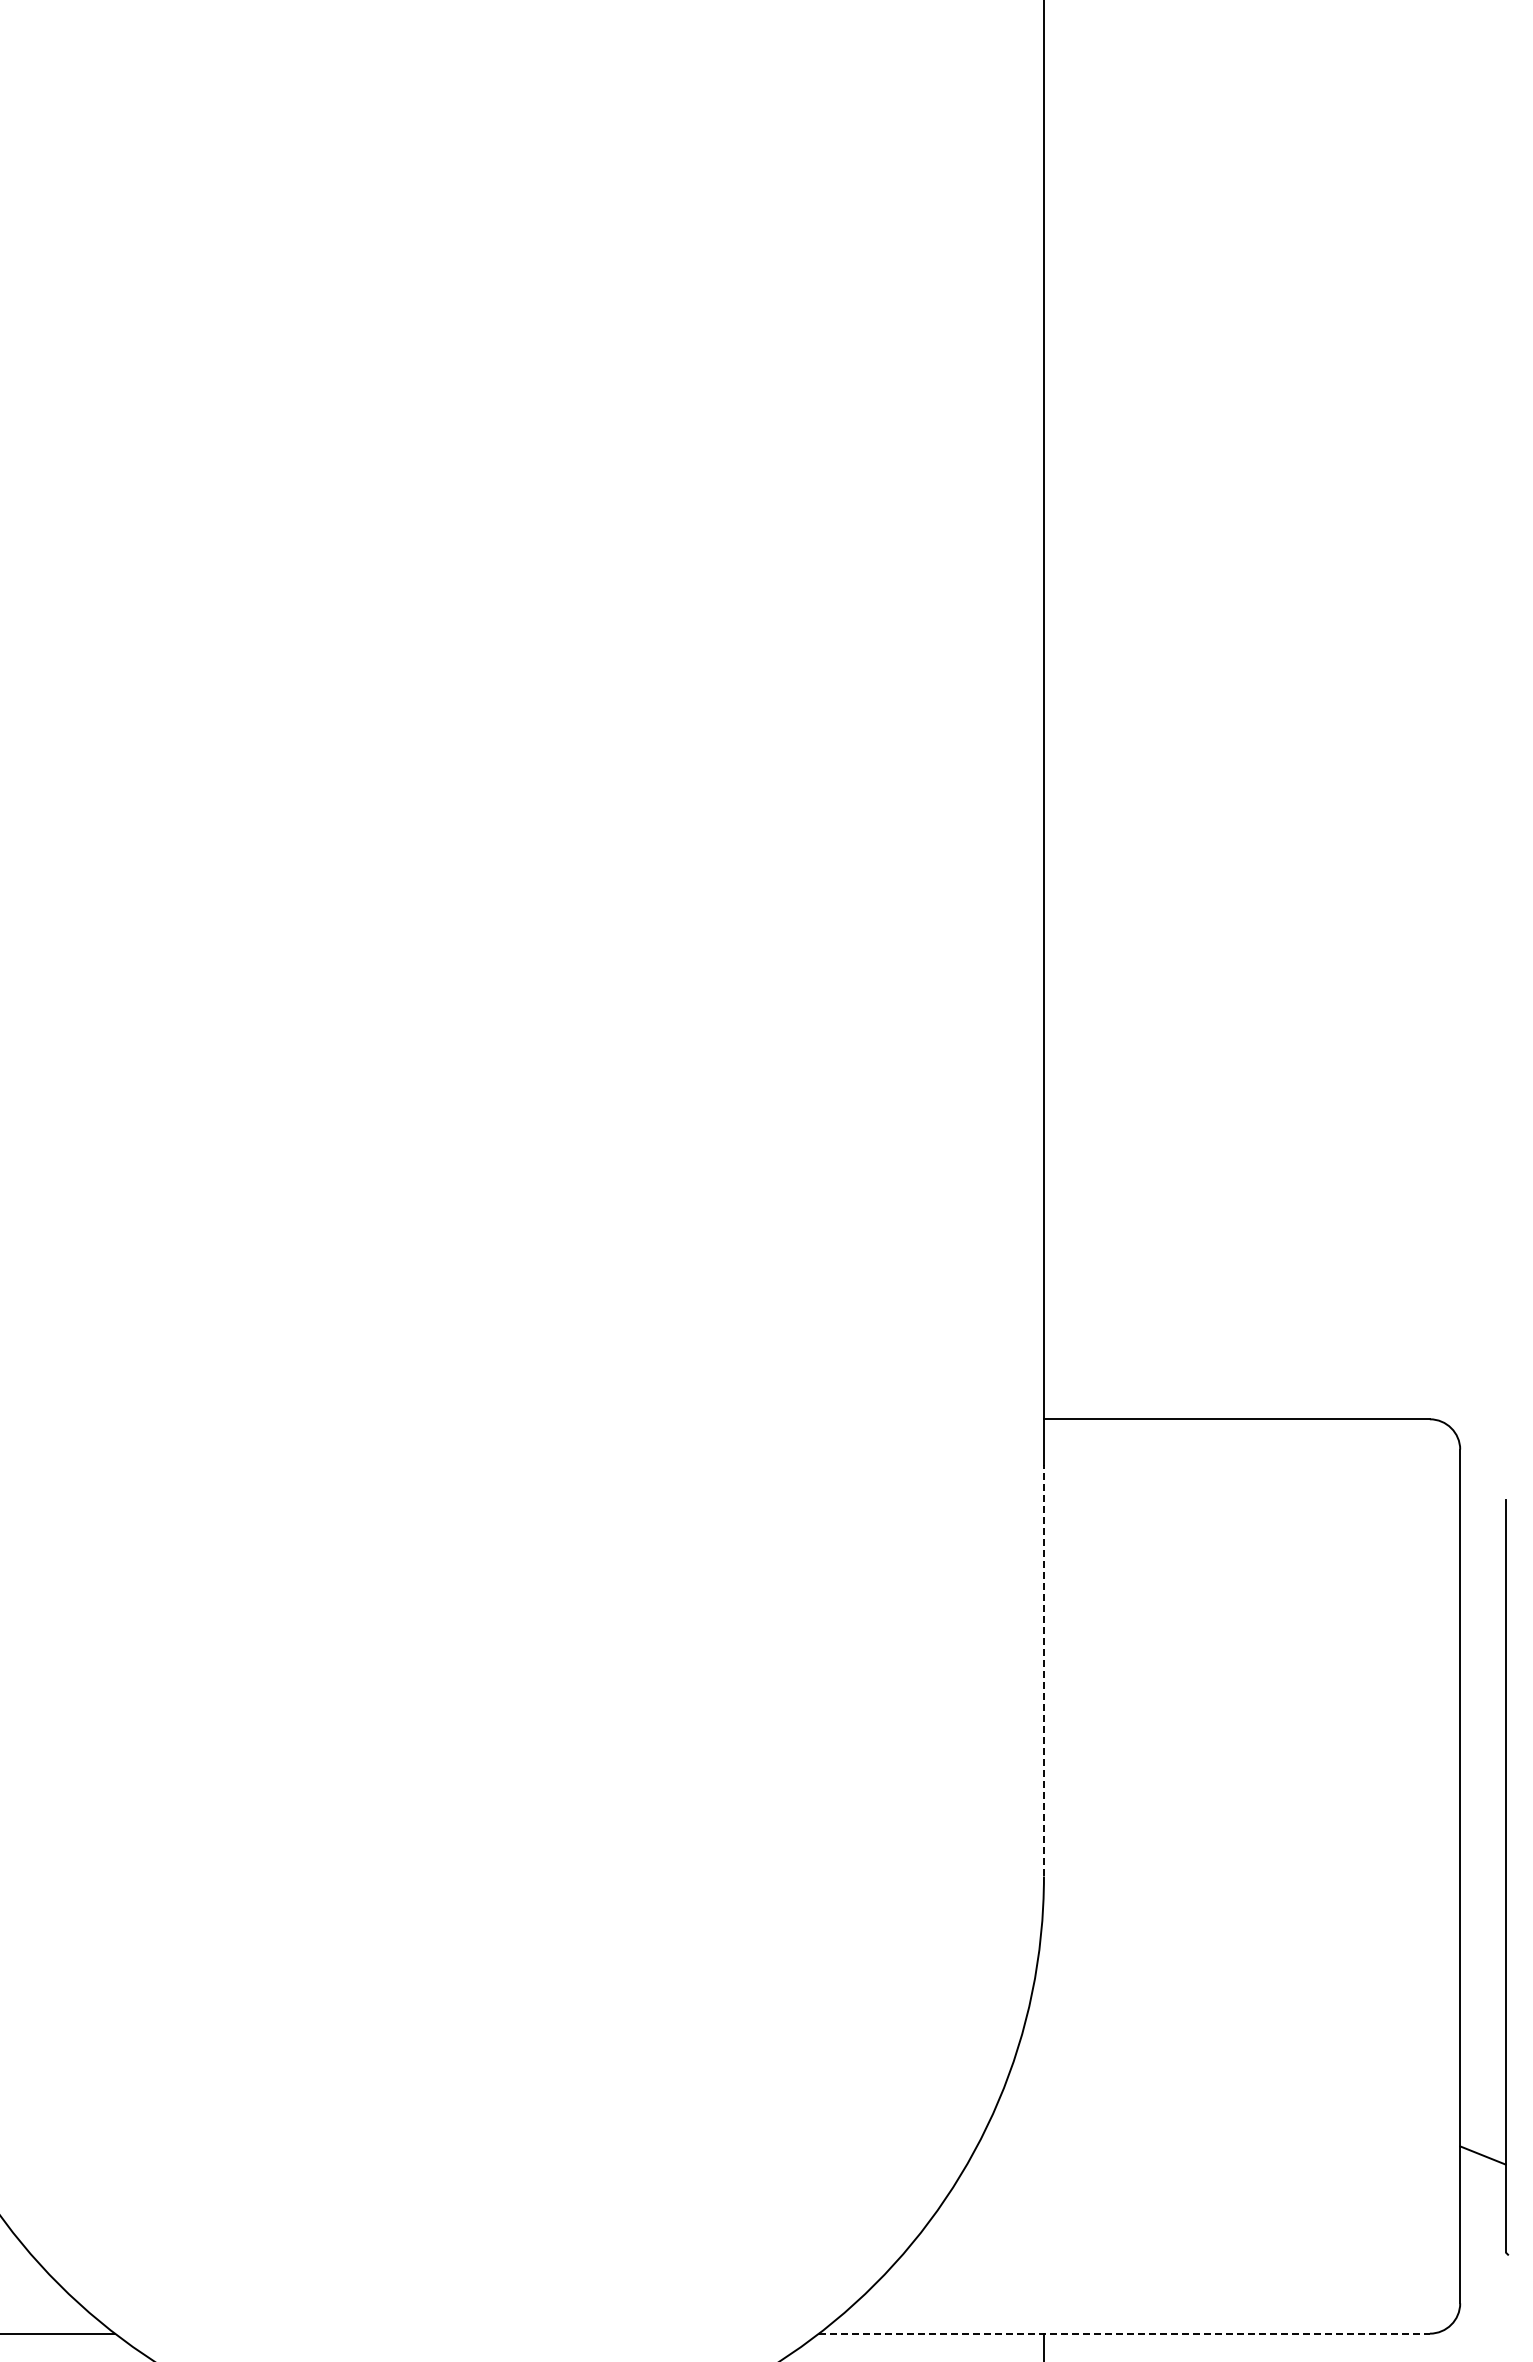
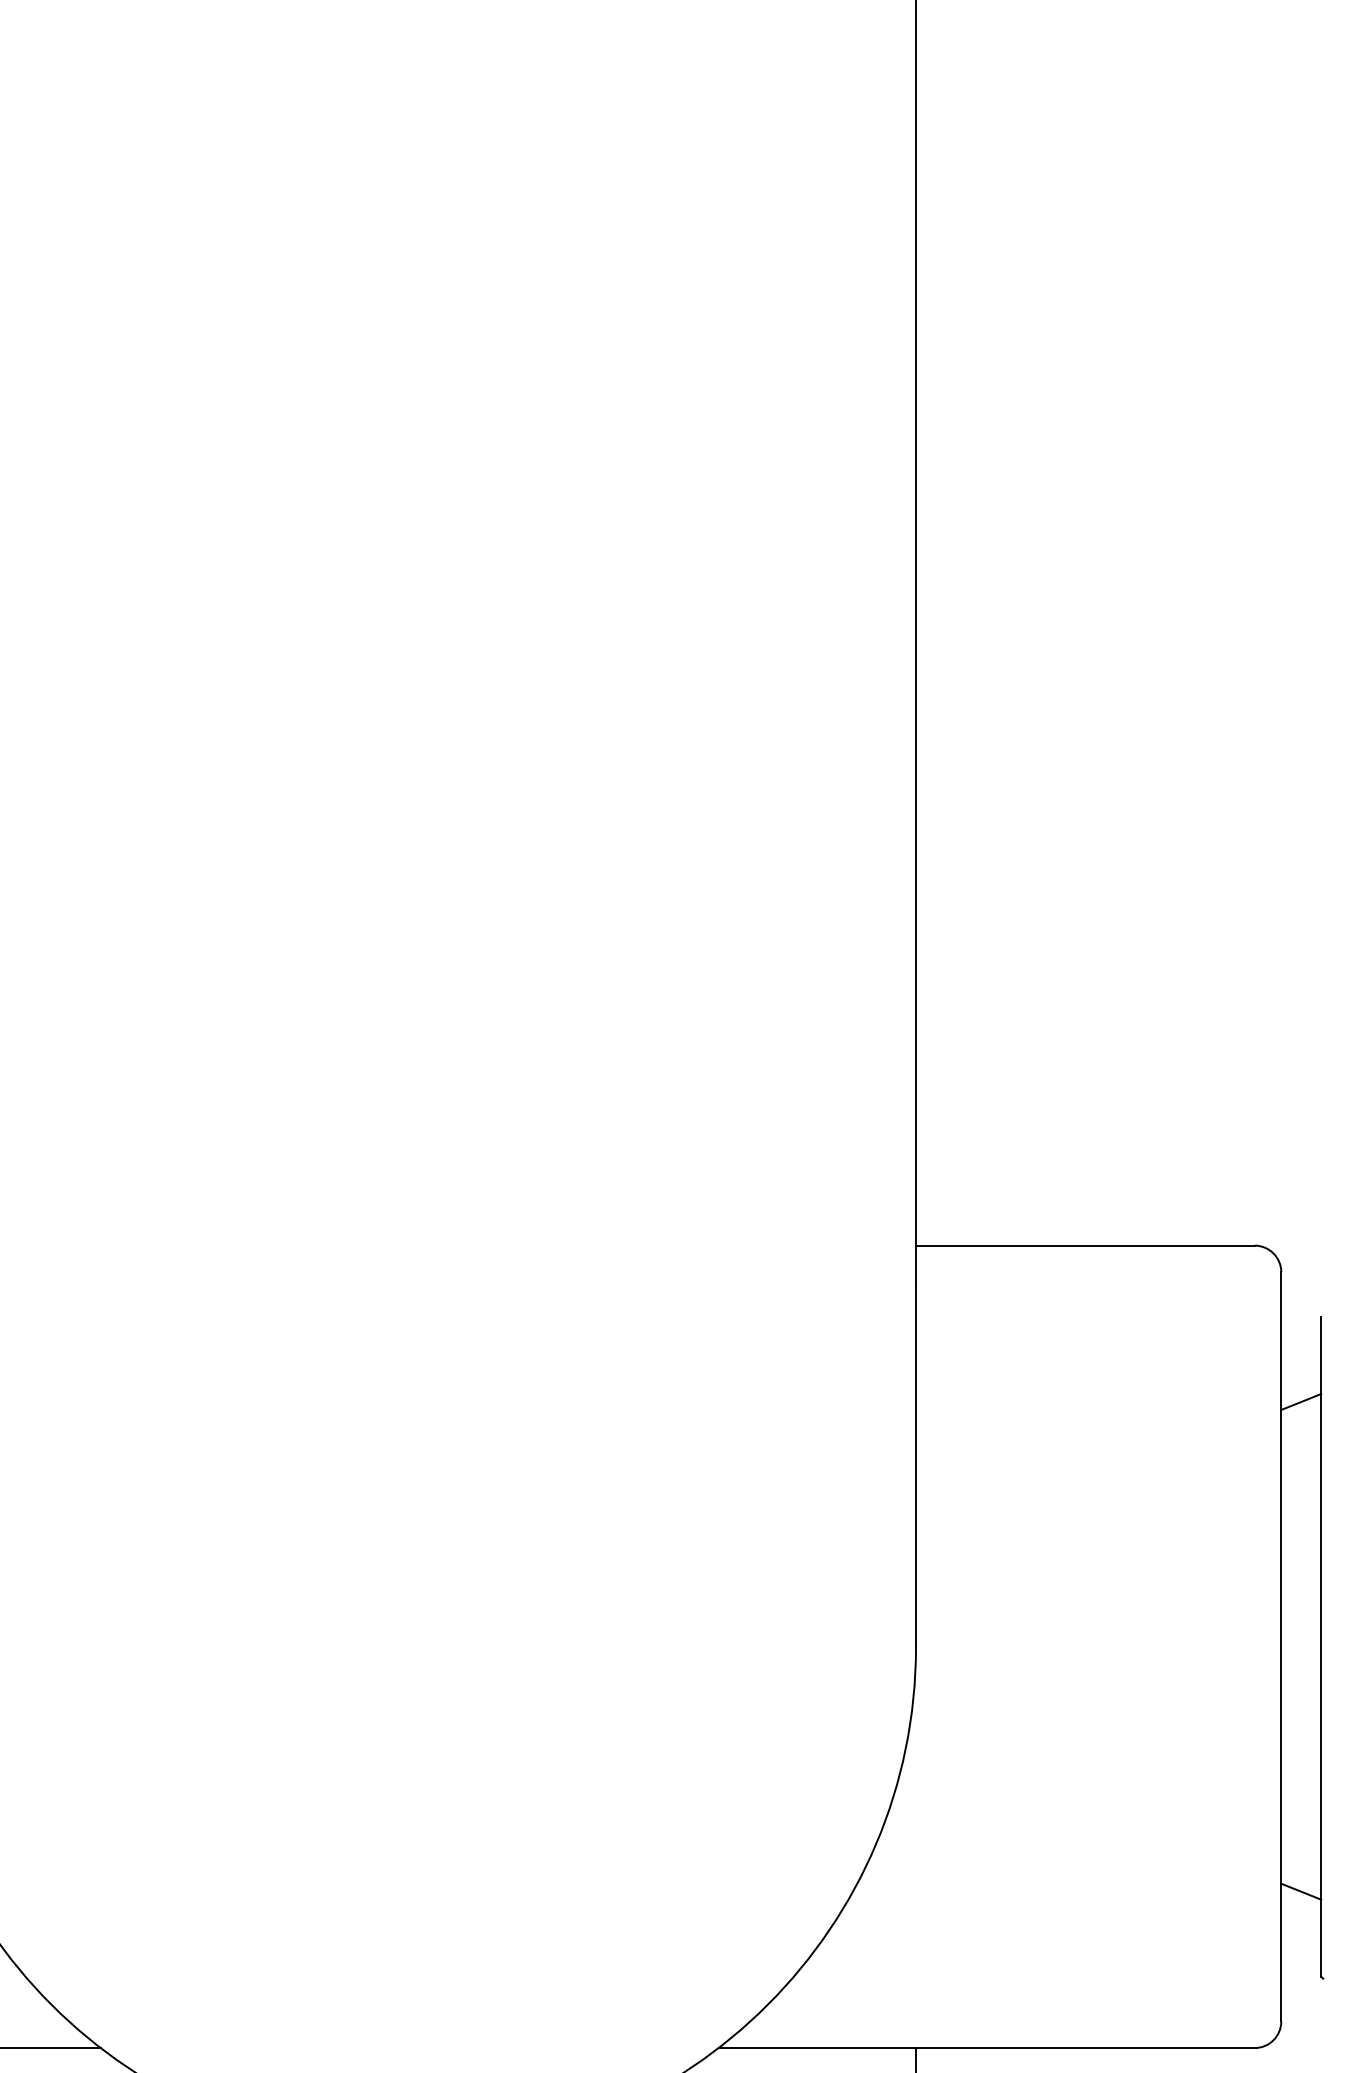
line: (1482, 1597) -> (1300, 1402), added
line: (1043, 1670) -> (915, 1466), dashed -> solid
line: (1124, 2333) -> (986, 2047), dashed -> solid

